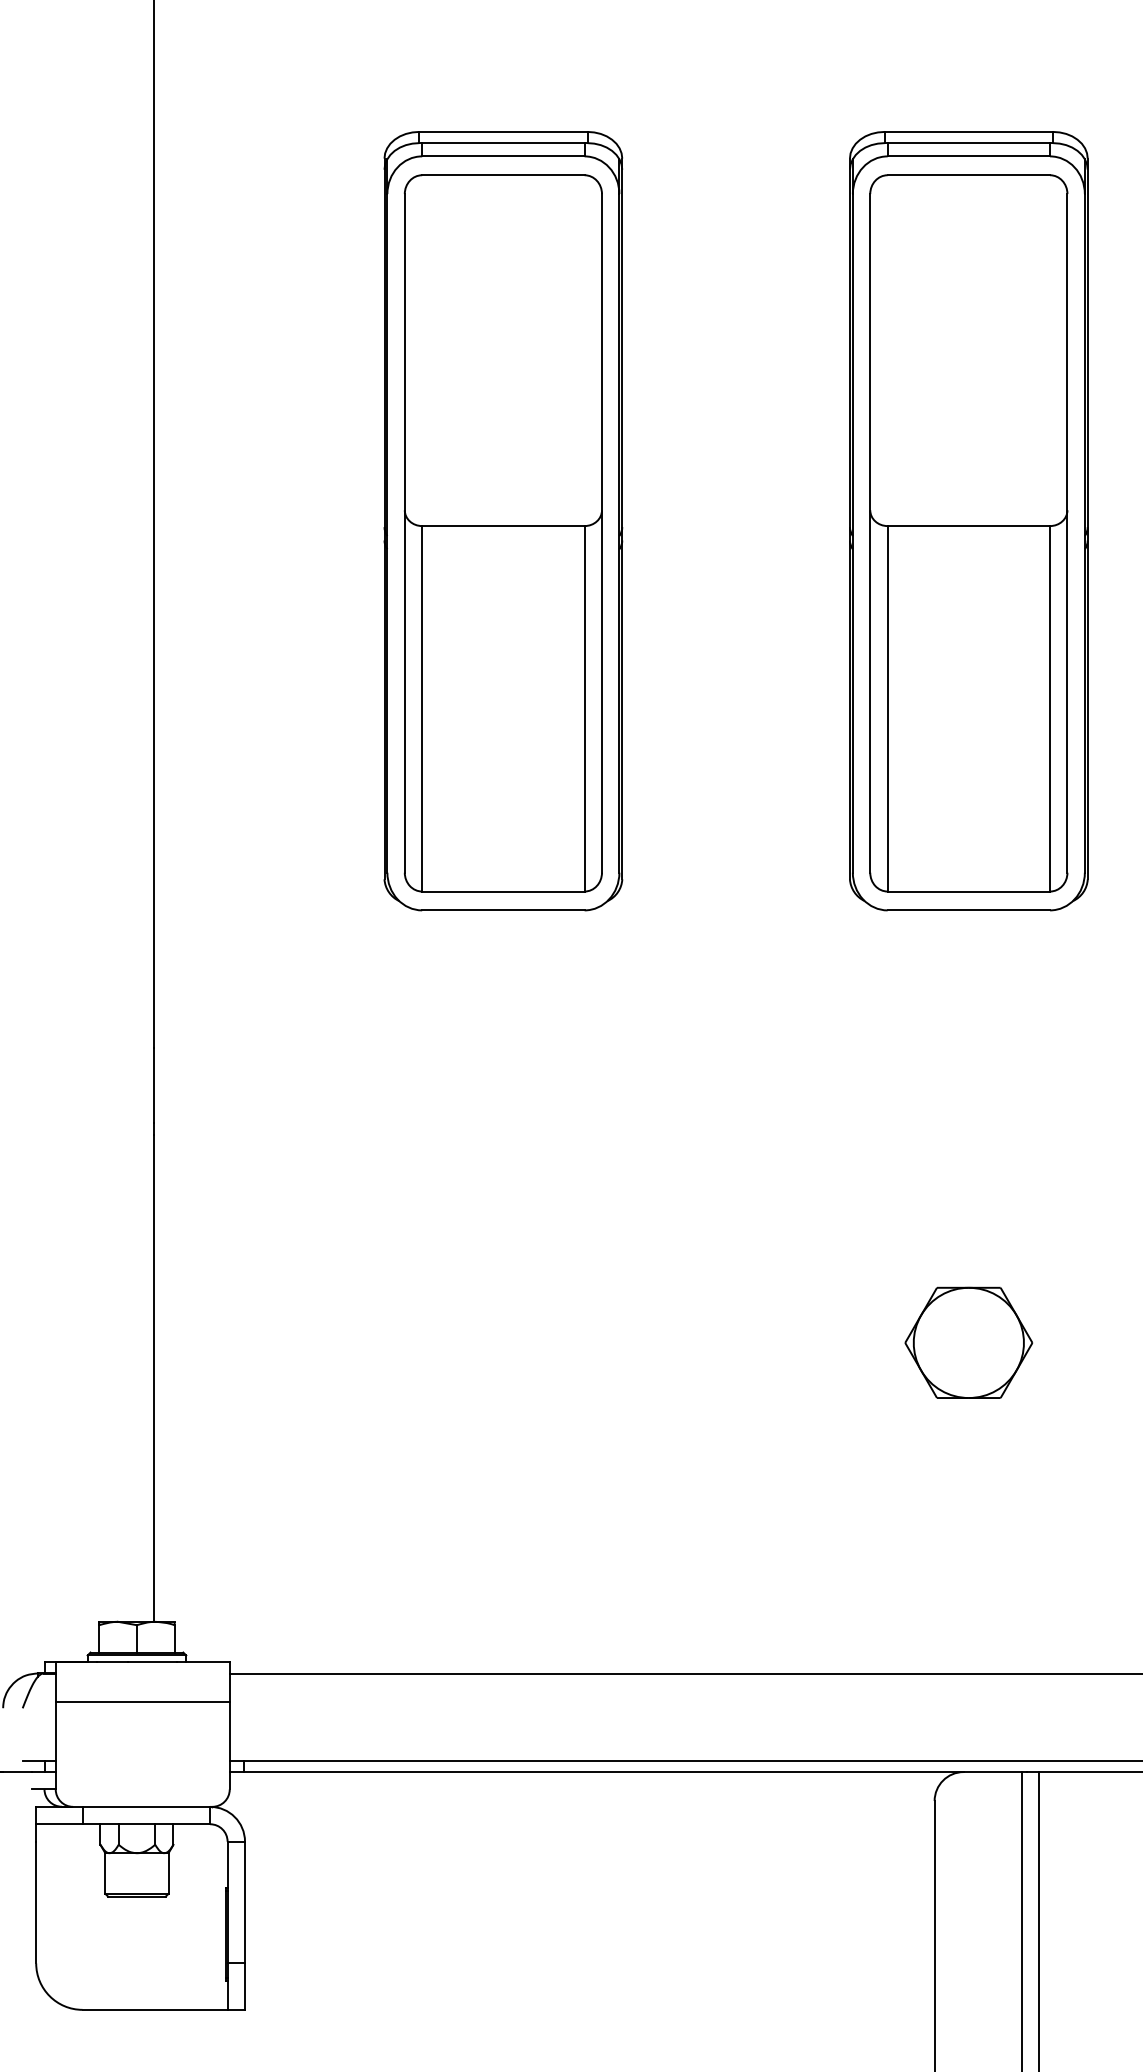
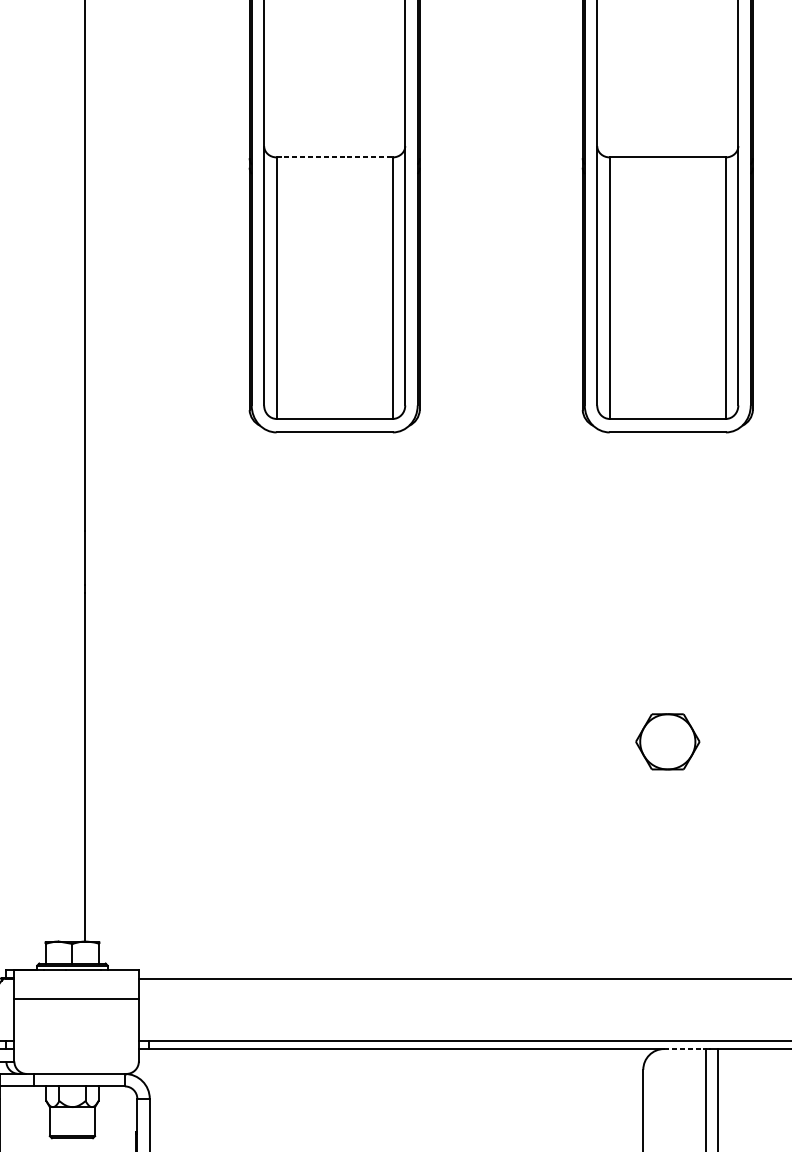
line: (503, 526) -> (334, 157), solid -> dashed
part: (968, 1342) -> (667, 741), size x0.7
line: (993, 1772) -> (685, 1049), solid -> dashed

